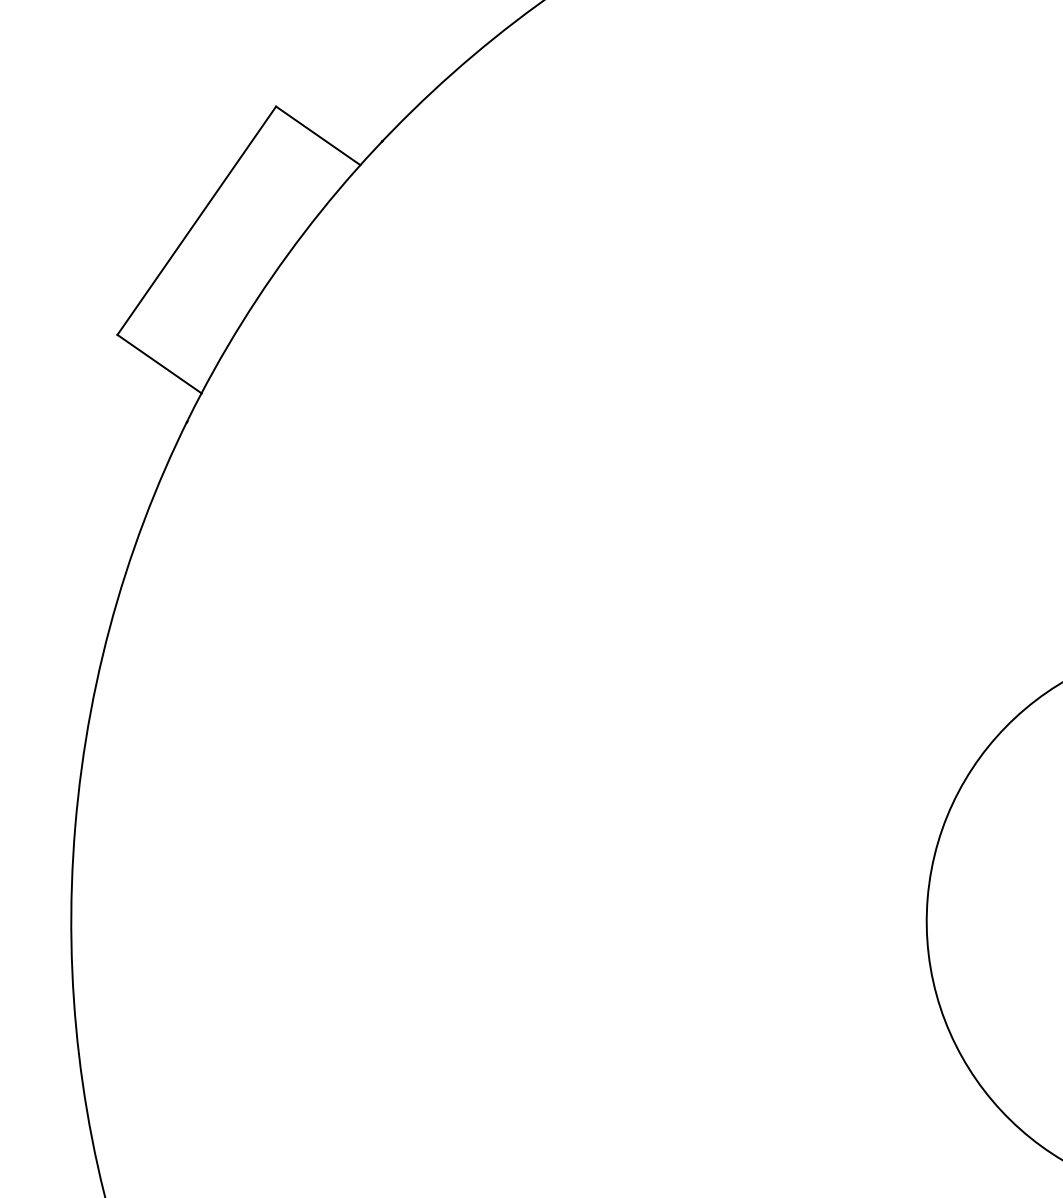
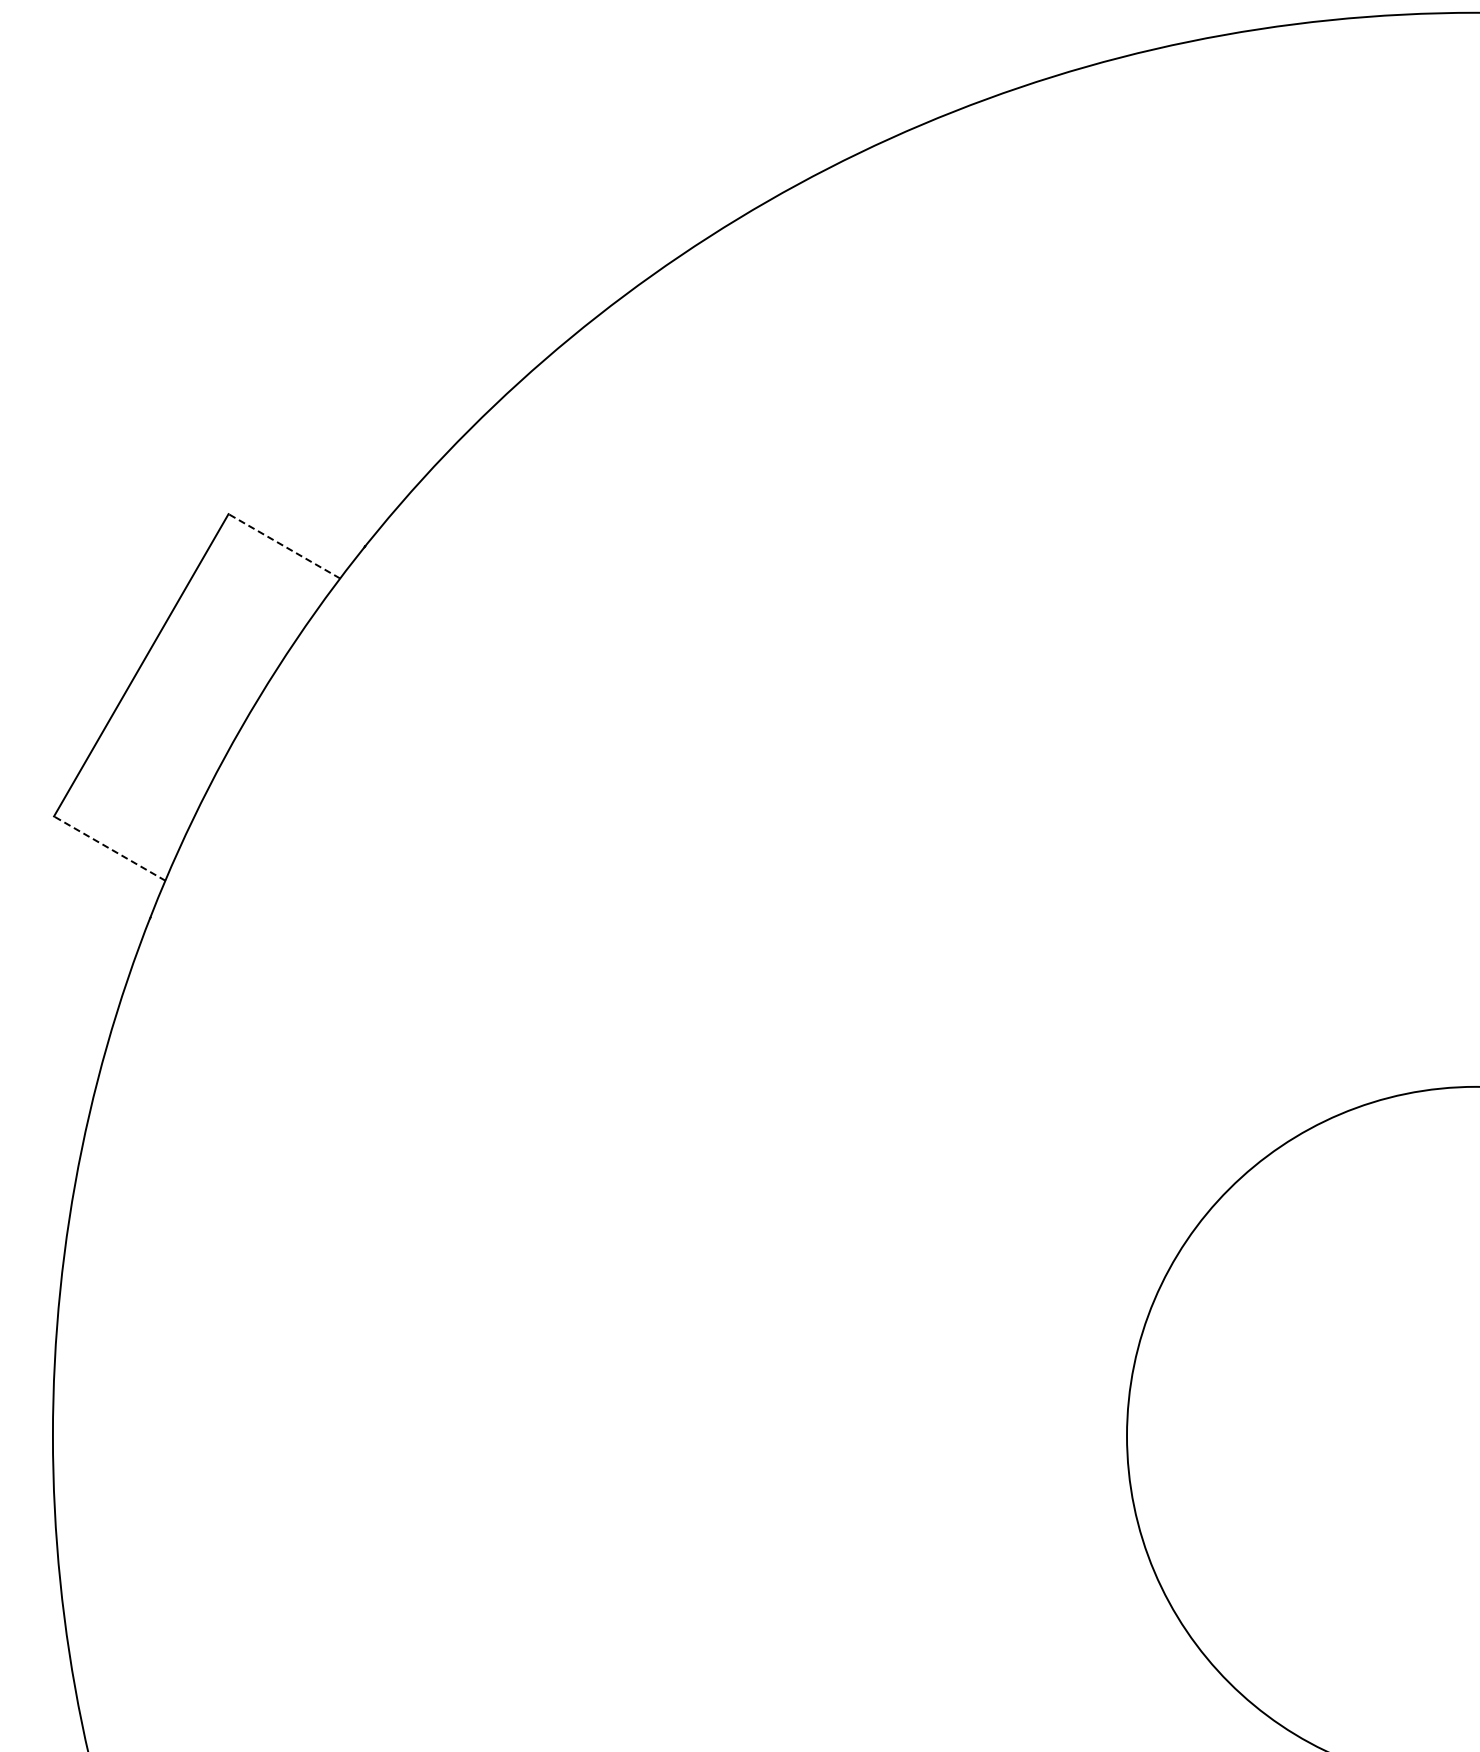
line: (317, 135) -> (283, 546), solid -> dashed
line: (159, 364) -> (109, 848), solid -> dashed

